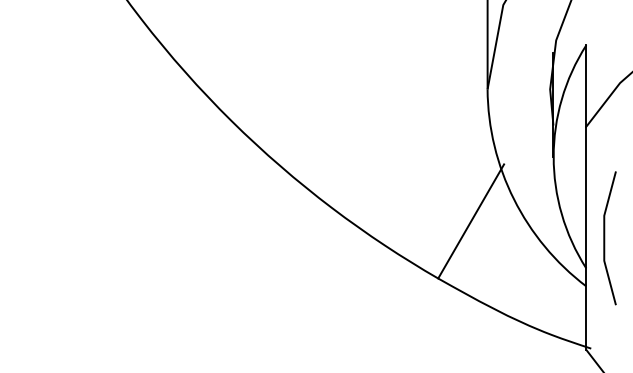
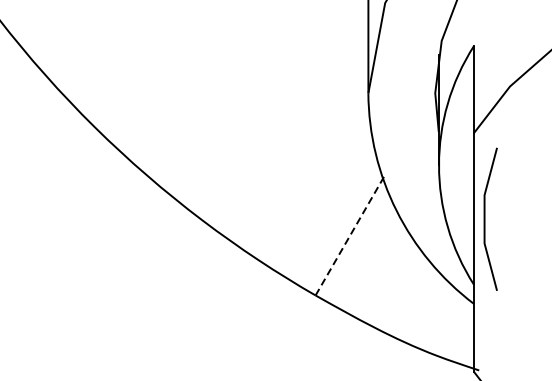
line: (471, 221) -> (351, 234), solid -> dashed
line: (605, 238) -> (485, 219), moved

